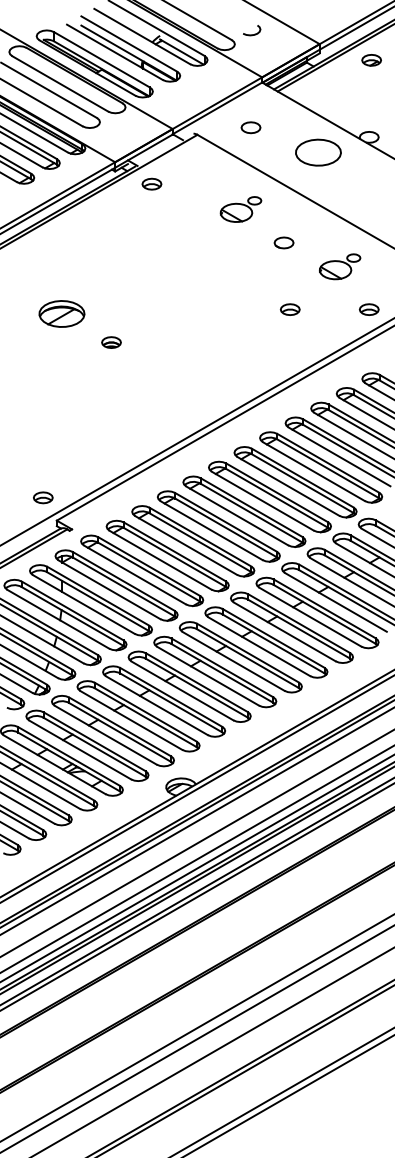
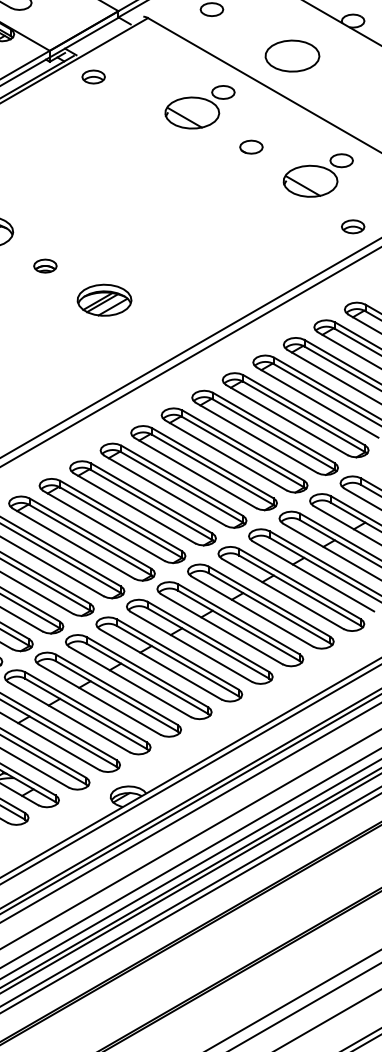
part: (318, 152) -> (292, 55), moved
part: (240, 209) -> (199, 107), size x1.43
part: (339, 266) -> (317, 175), size x1.43
part: (289, 309) -> (257, 226), removed
part: (160, 371) -> (103, 300), added

